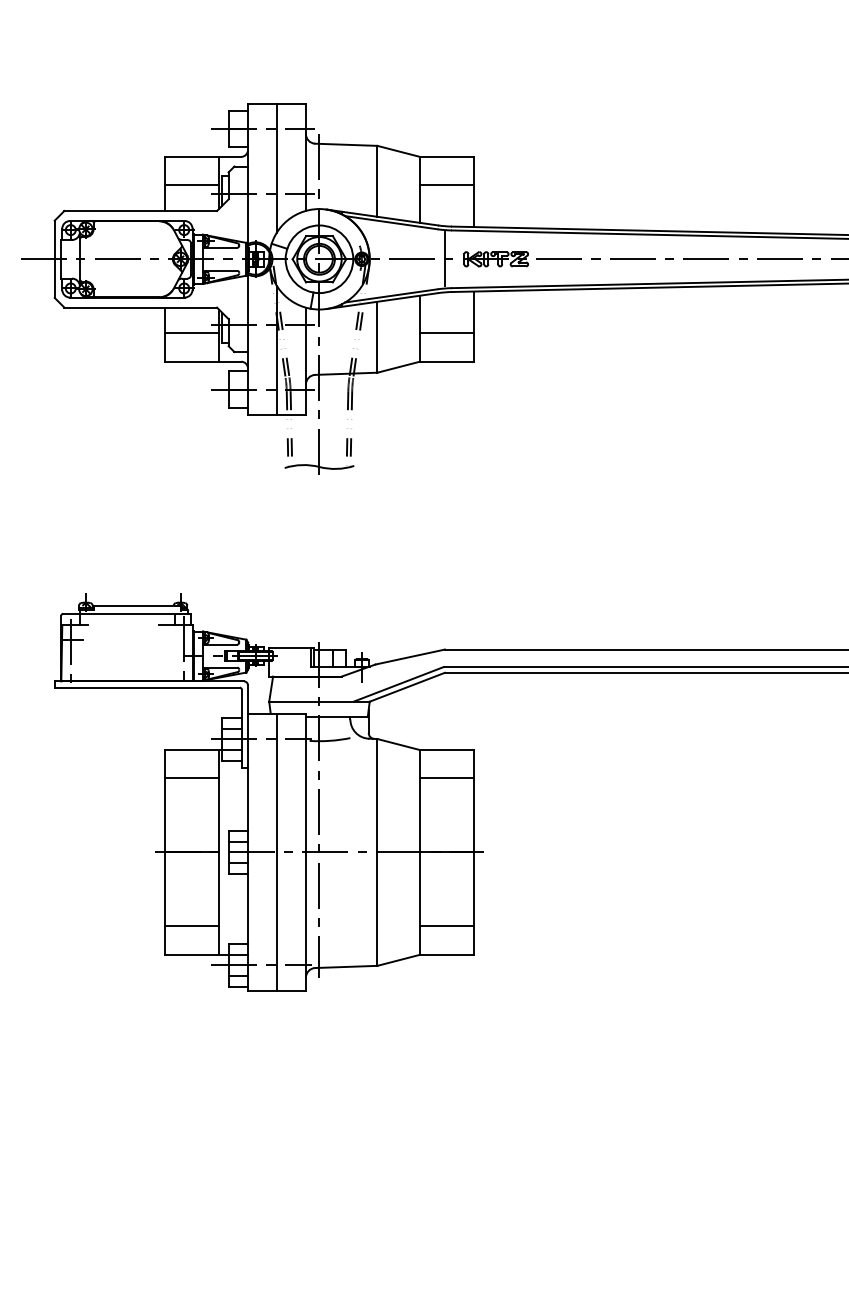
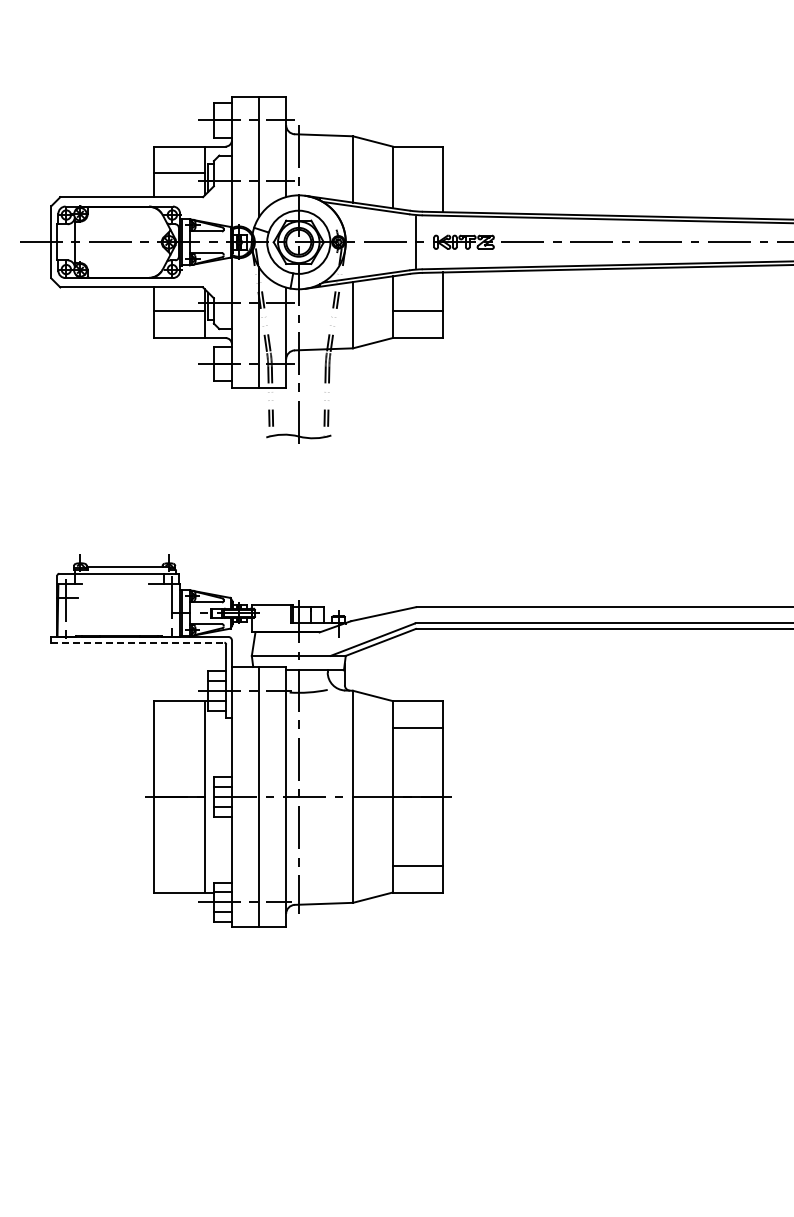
line: (446, 185) -> (417, 173), removed
line: (146, 687) -> (137, 642), solid -> dashed
line: (191, 778) -> (179, 727), removed
line: (191, 925) -> (179, 865), removed

